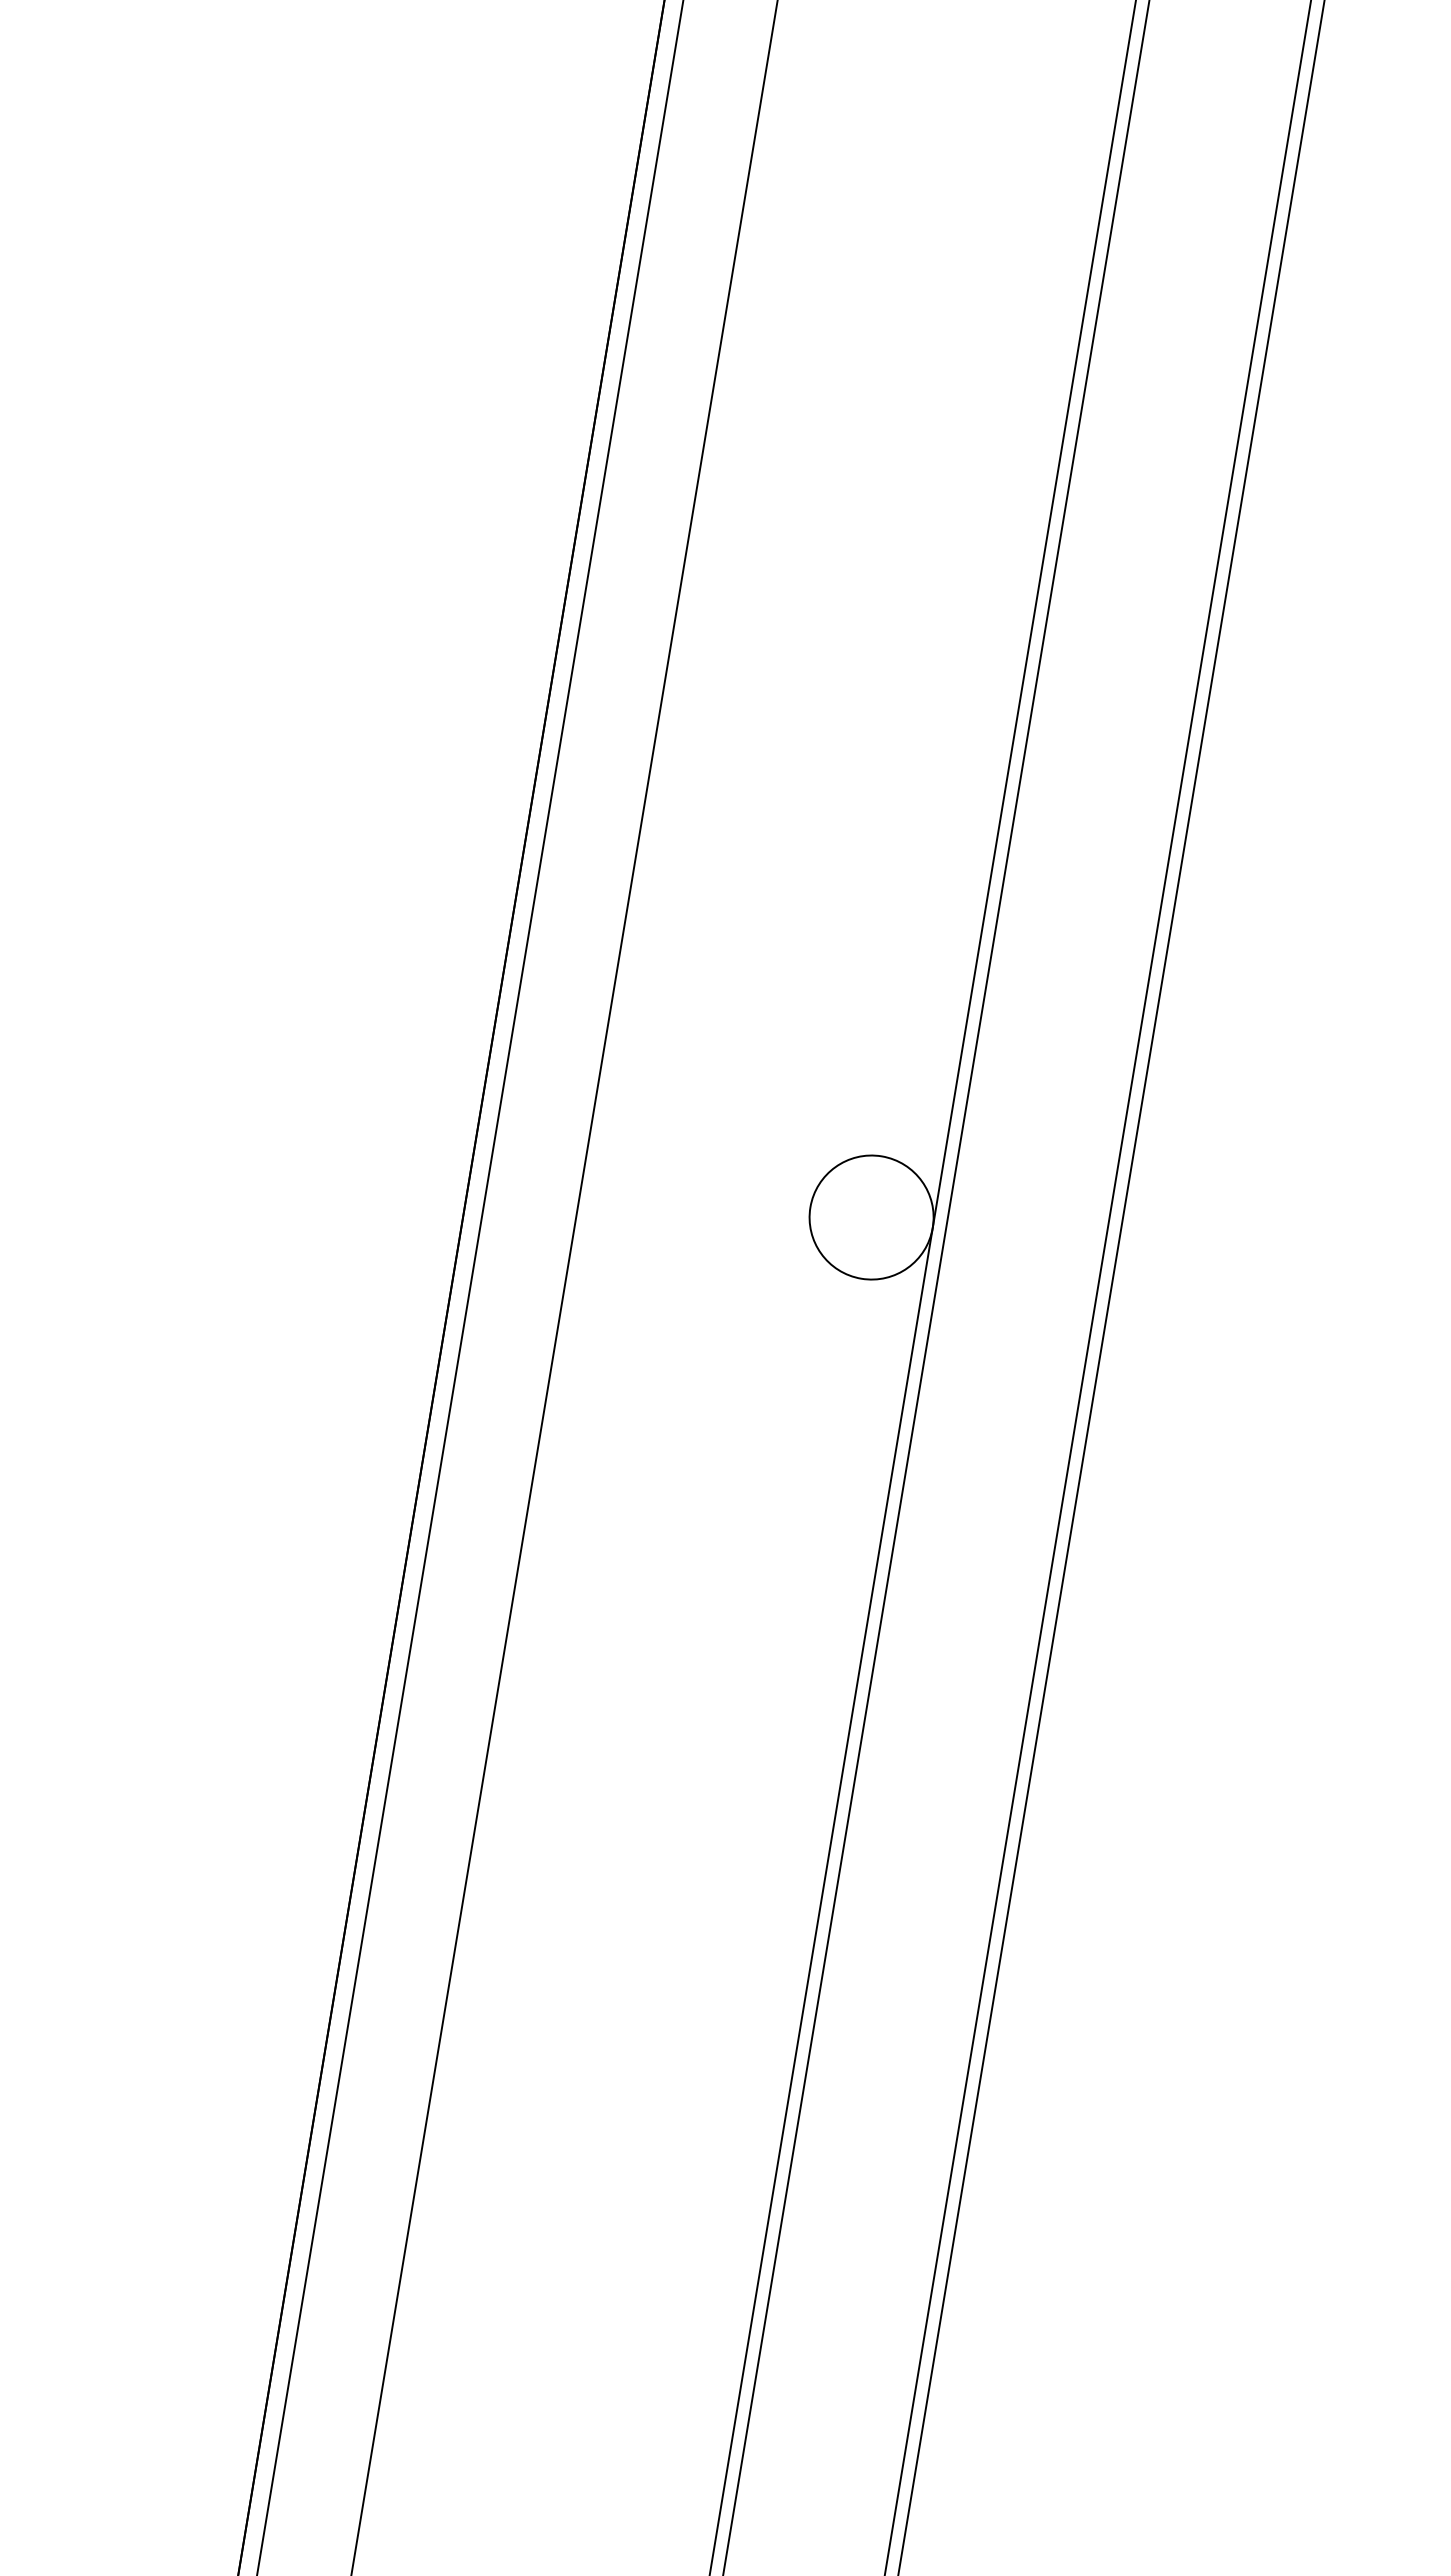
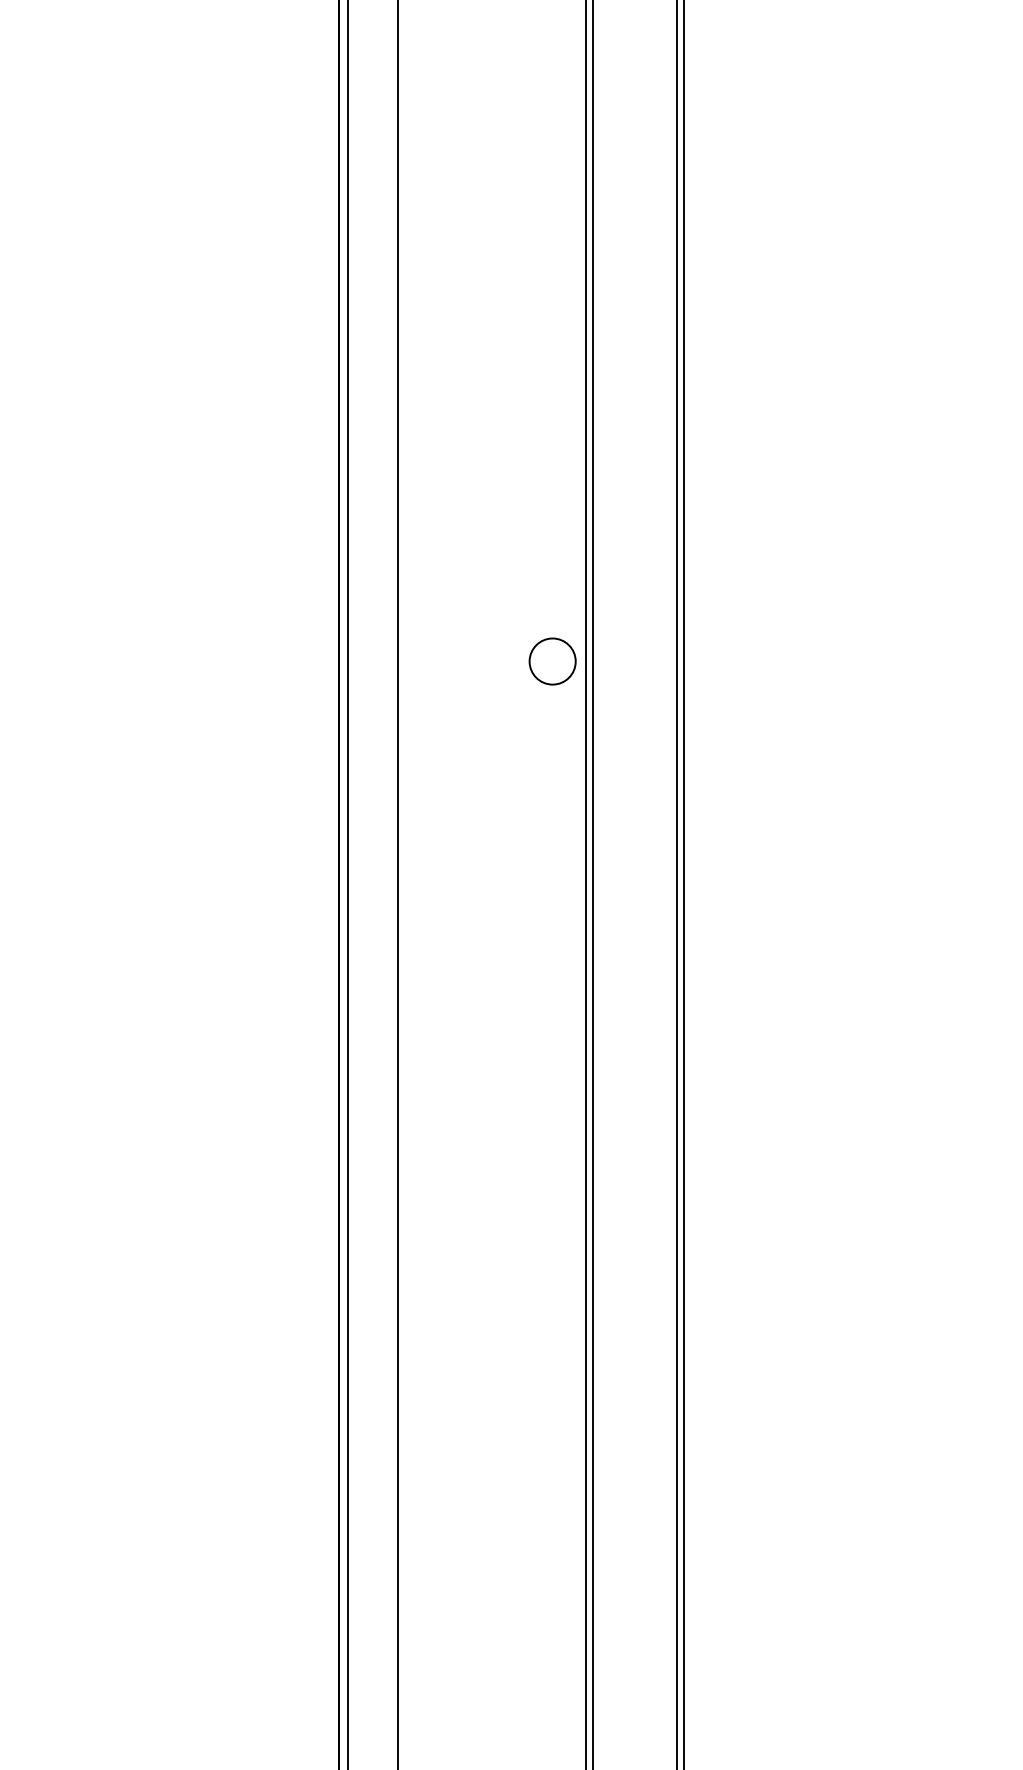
circle: (871, 1217) -> (552, 661), size x0.7

